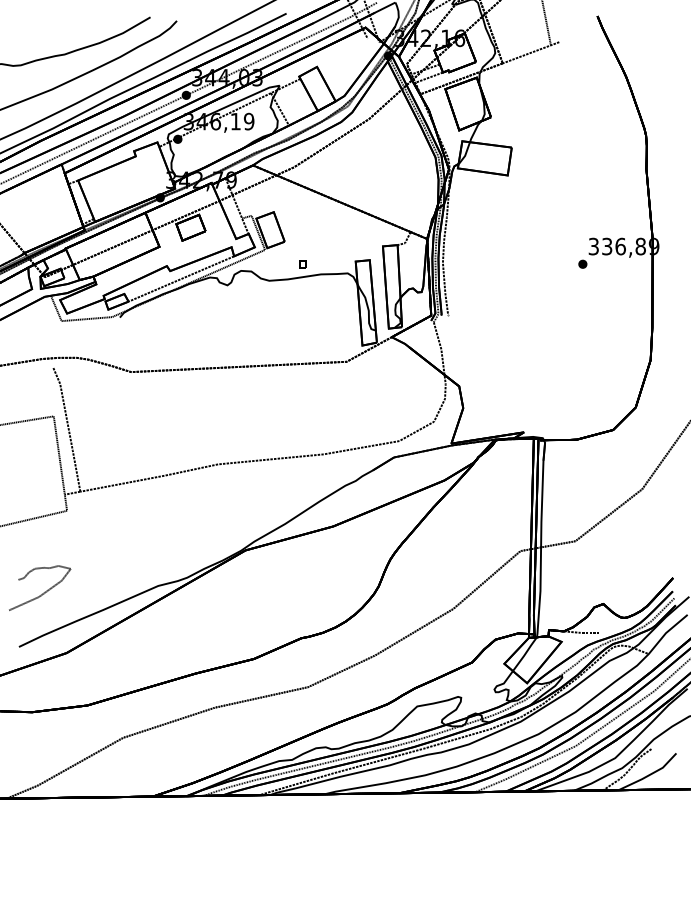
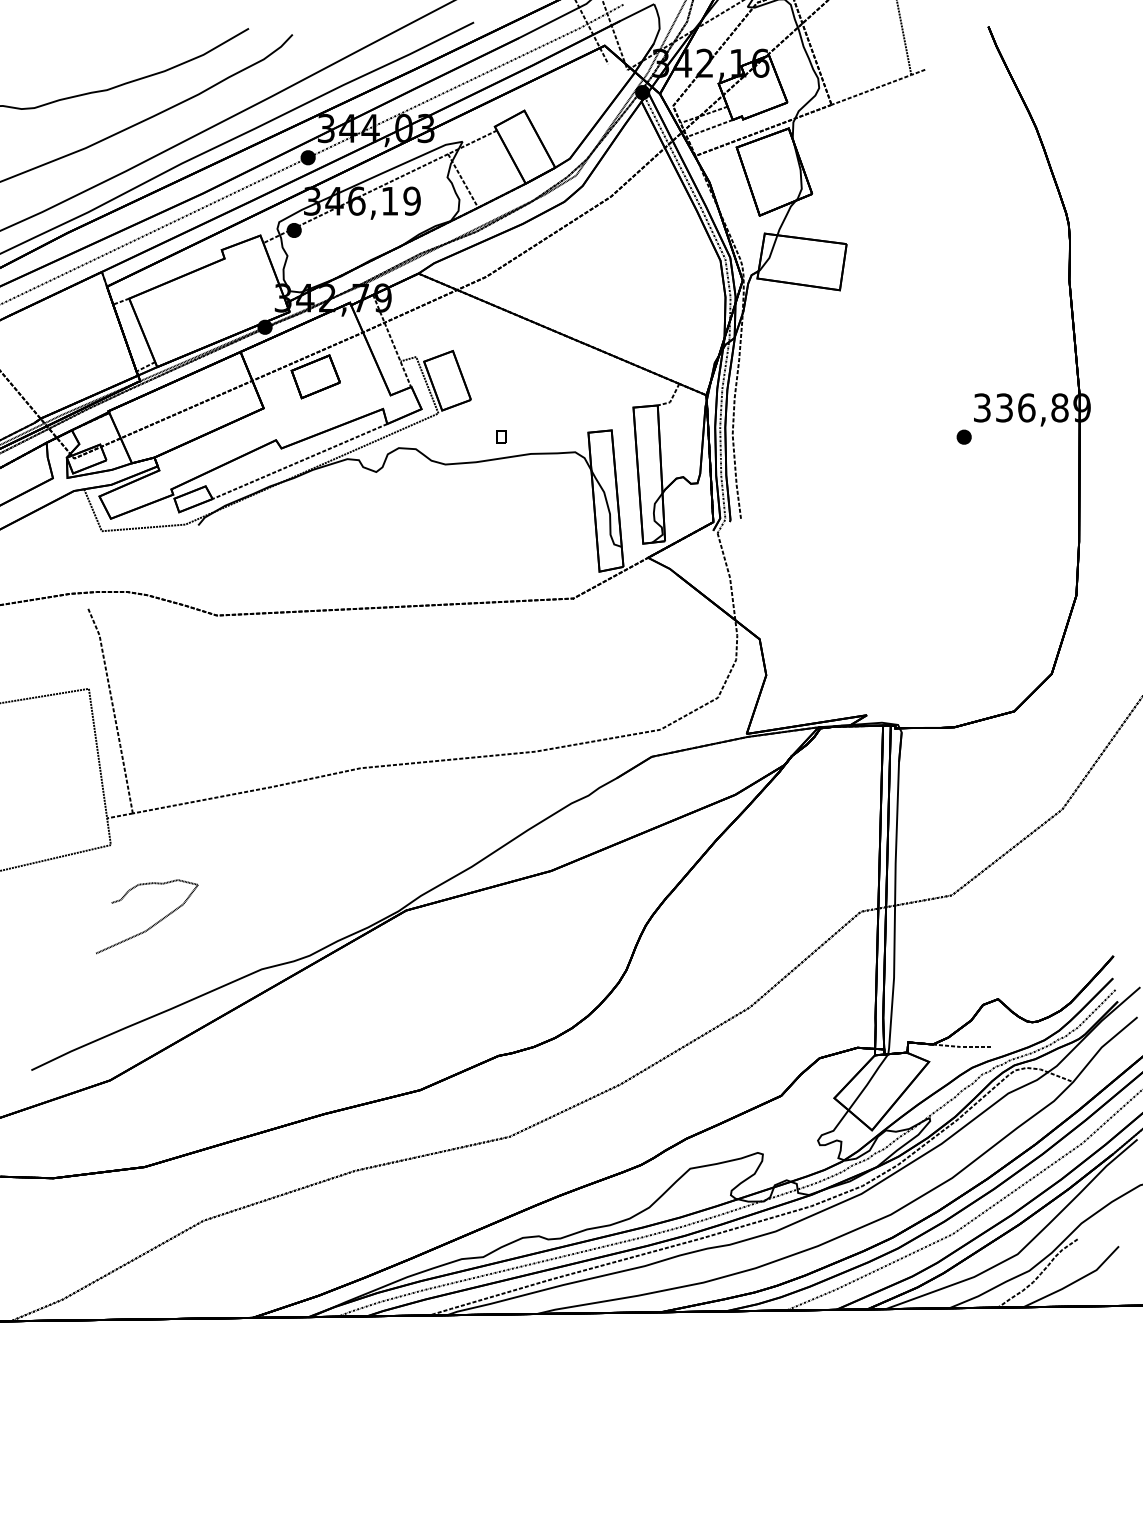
curve: (43, 592) -> (152, 923), moved

